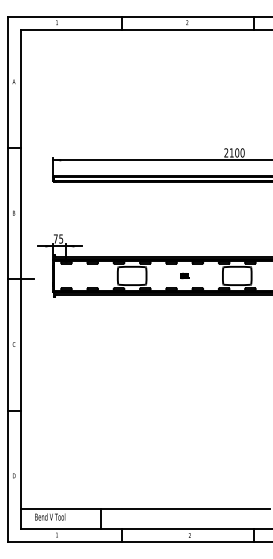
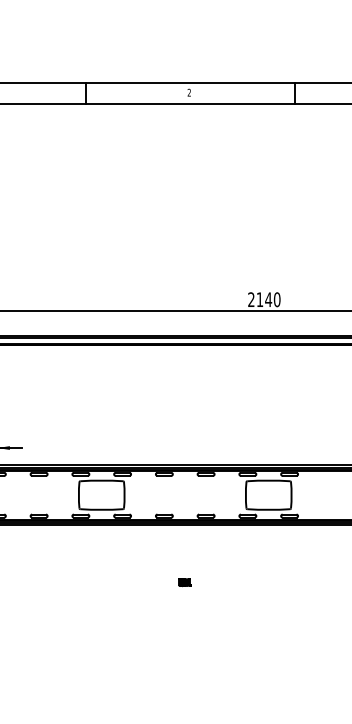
text: (237, 152) -> (269, 299), 2100 -> 2140
part: (184, 275) -> (184, 581), moved

